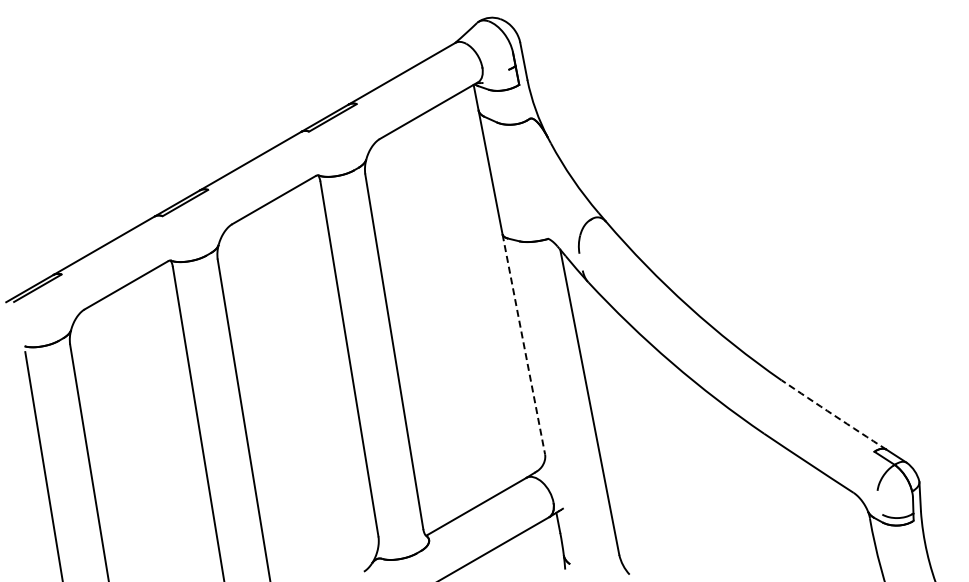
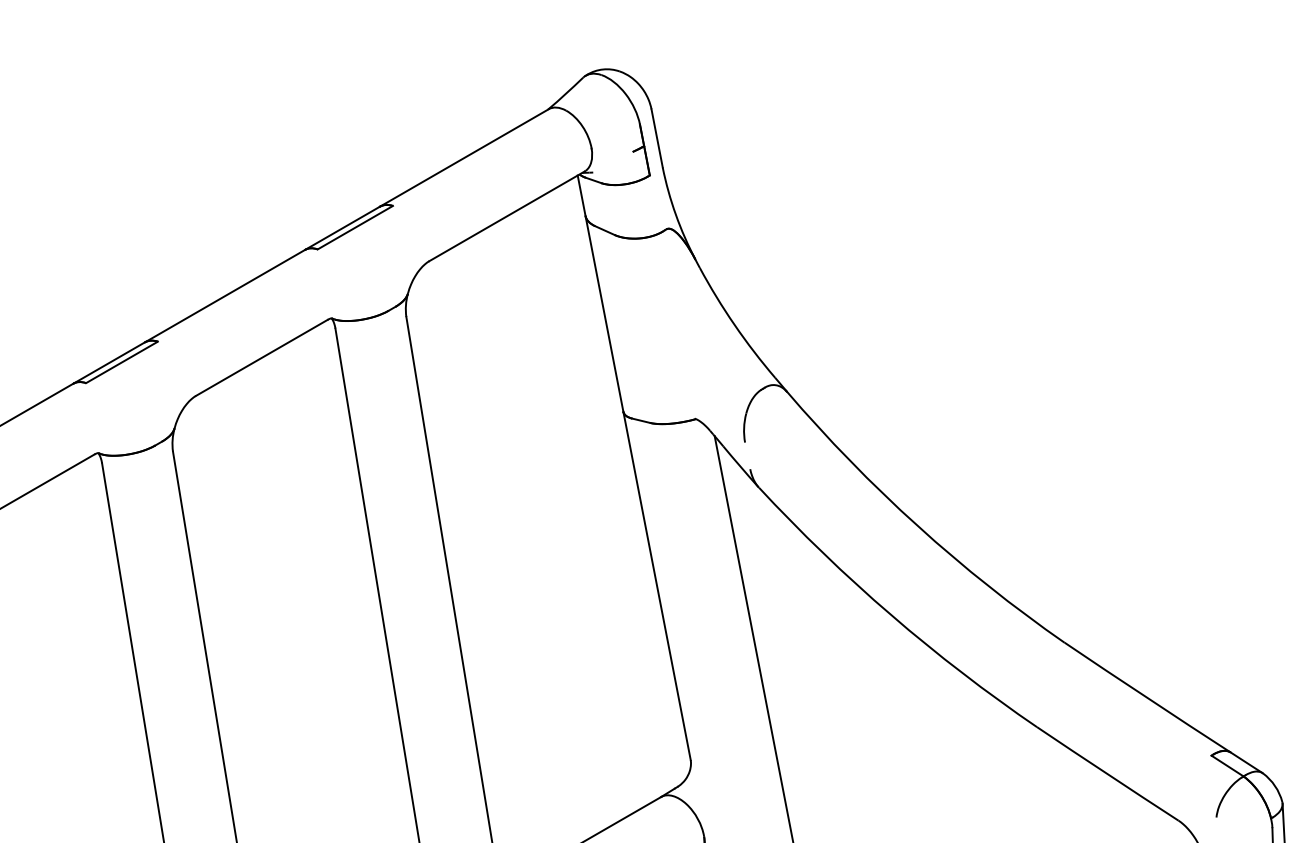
line: (523, 344) -> (656, 586), dashed -> solid
arc: (833, 415) -> (1146, 698), dashed -> solid

